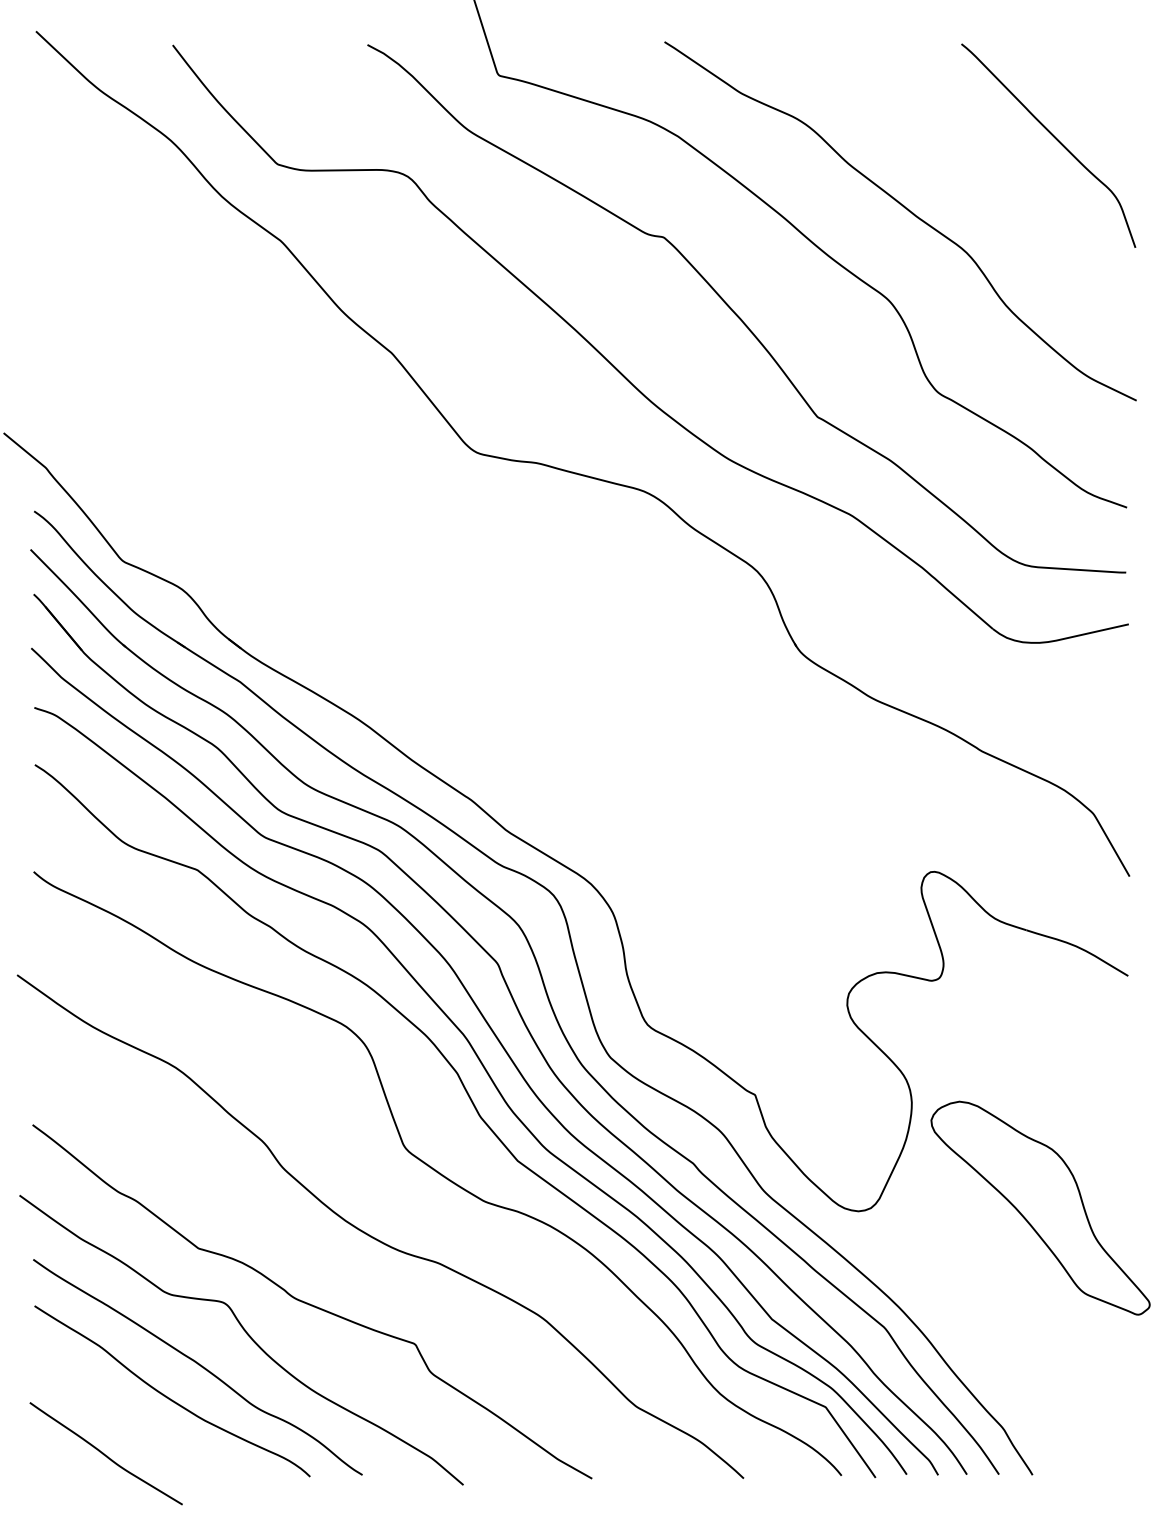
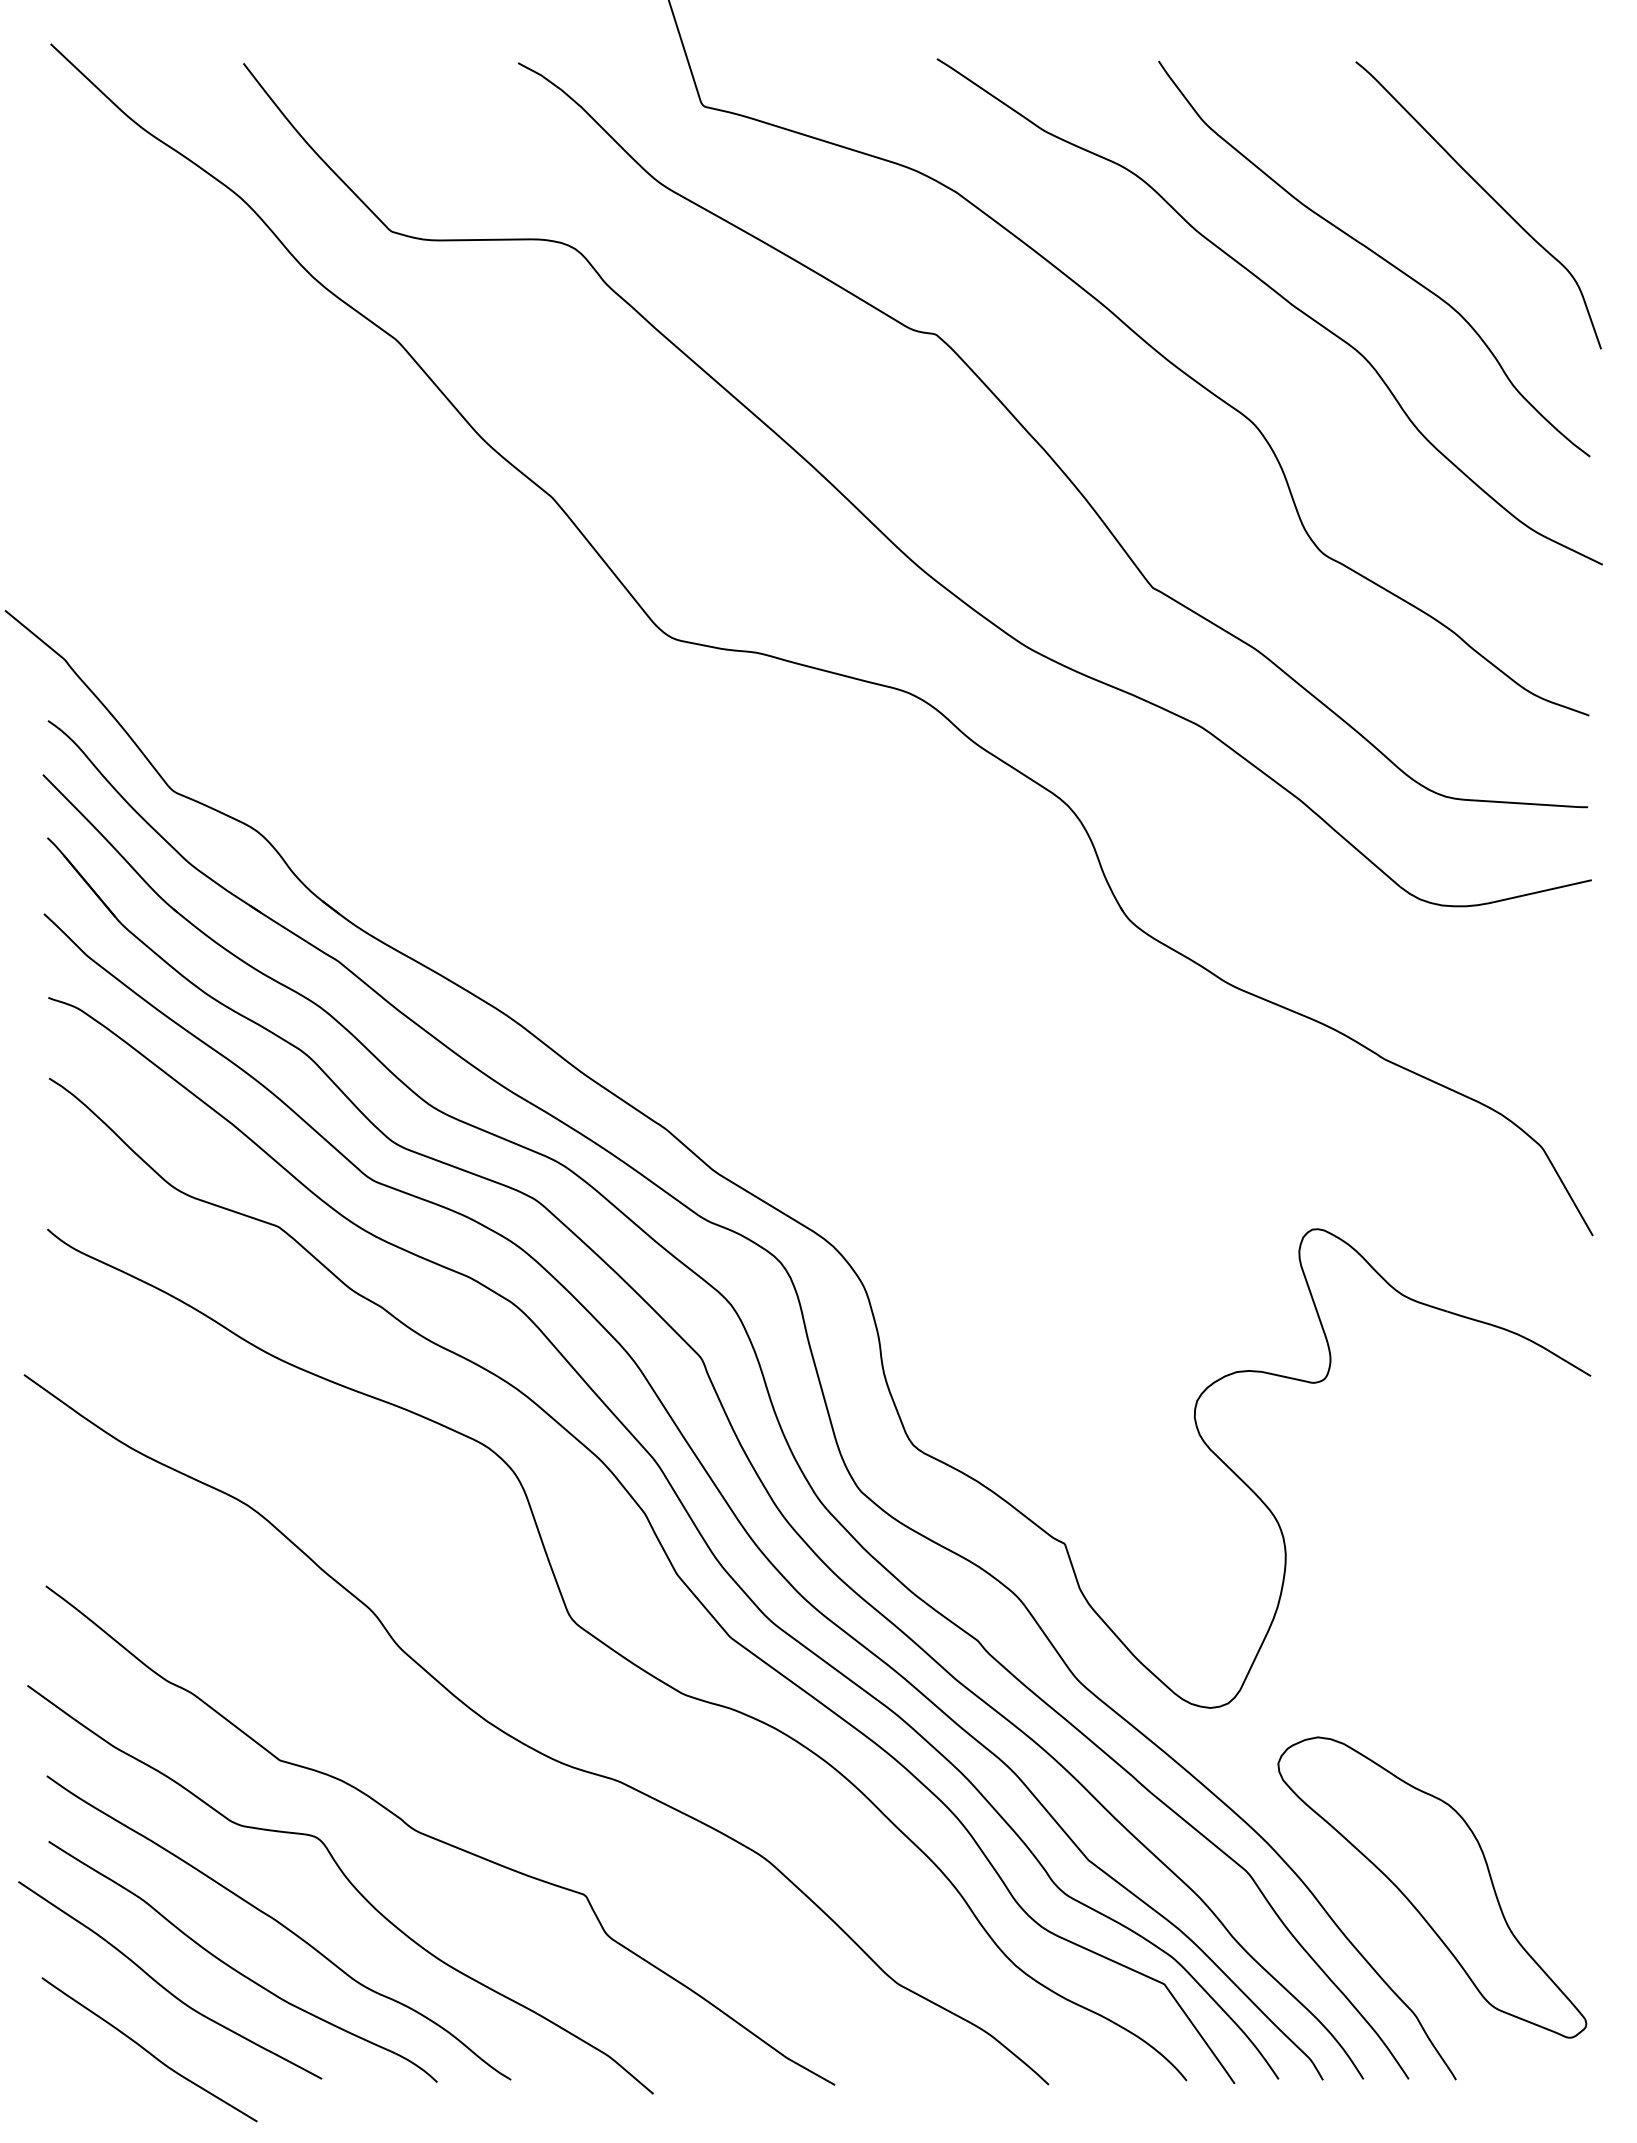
curve: (976, 181) -> (1376, 255), added
part: (1040, 1208) -> (1432, 1887), moved
curve: (118, 1410) -> (166, 1988), added

